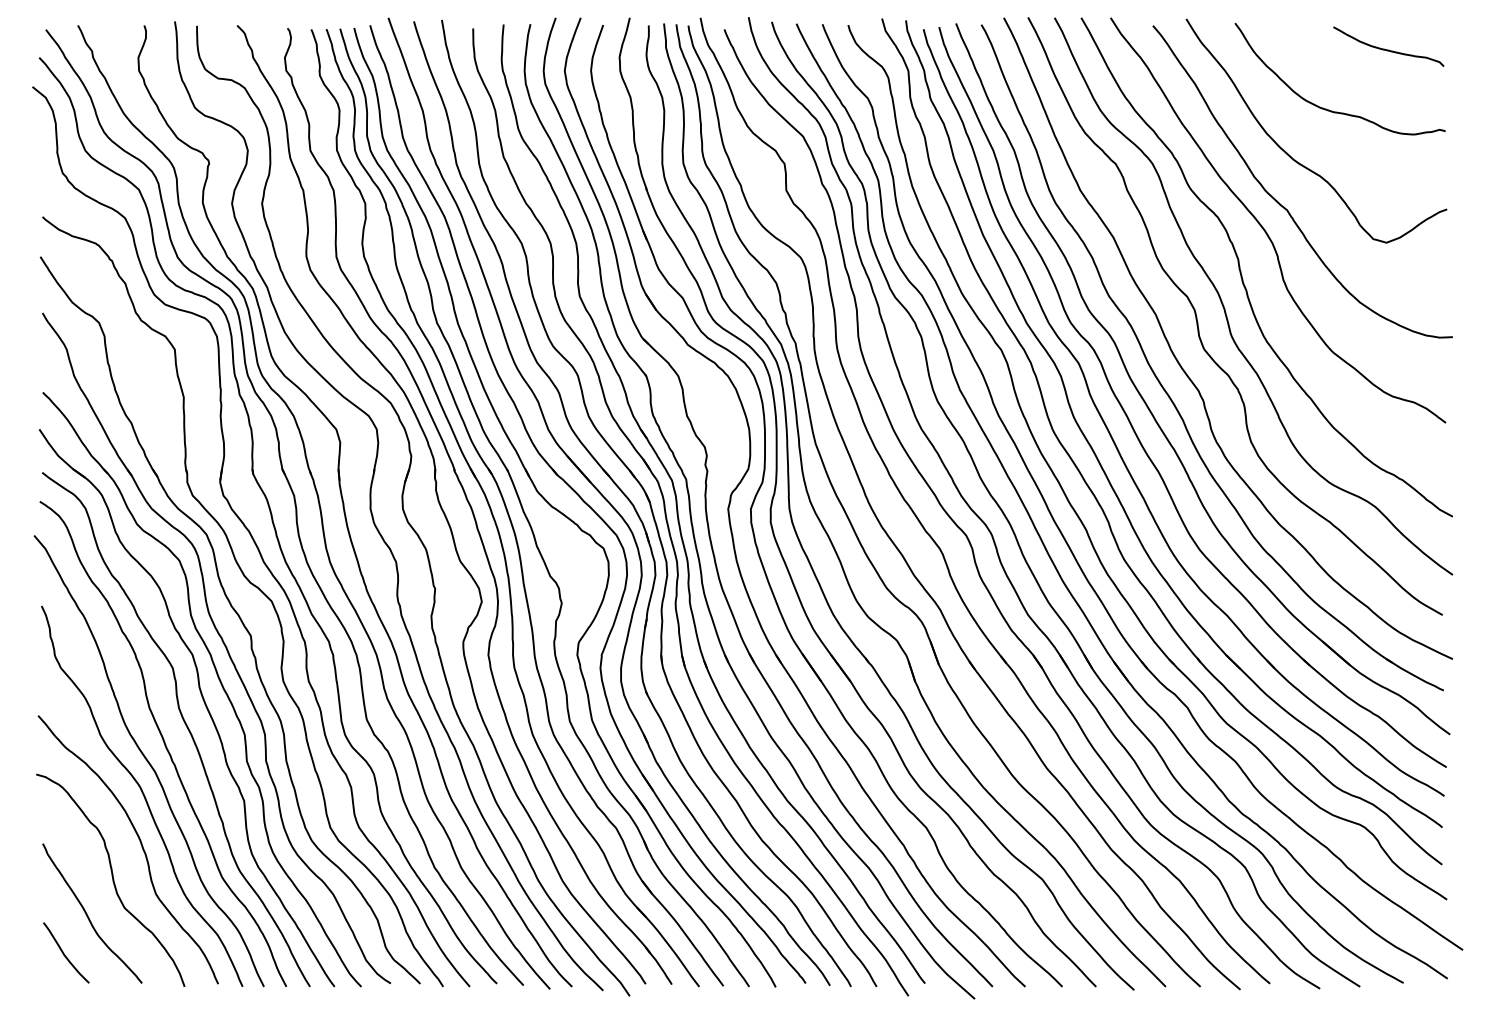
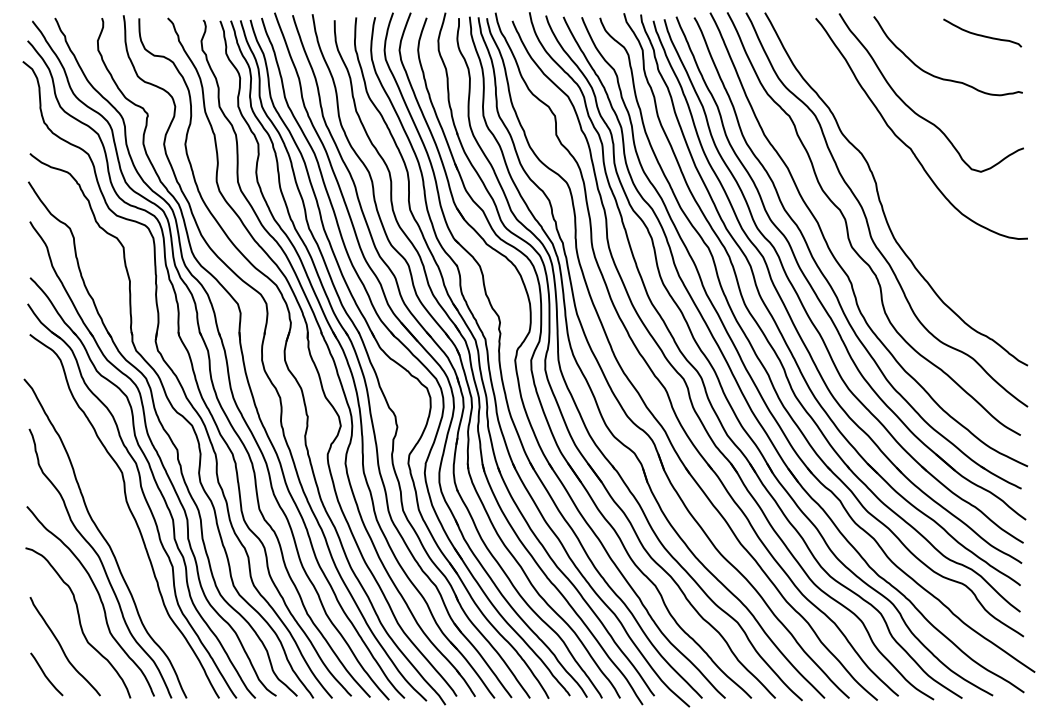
curve: (1267, 230) -> (896, 163), removed
curve: (163, 743) -> (115, 526), removed

